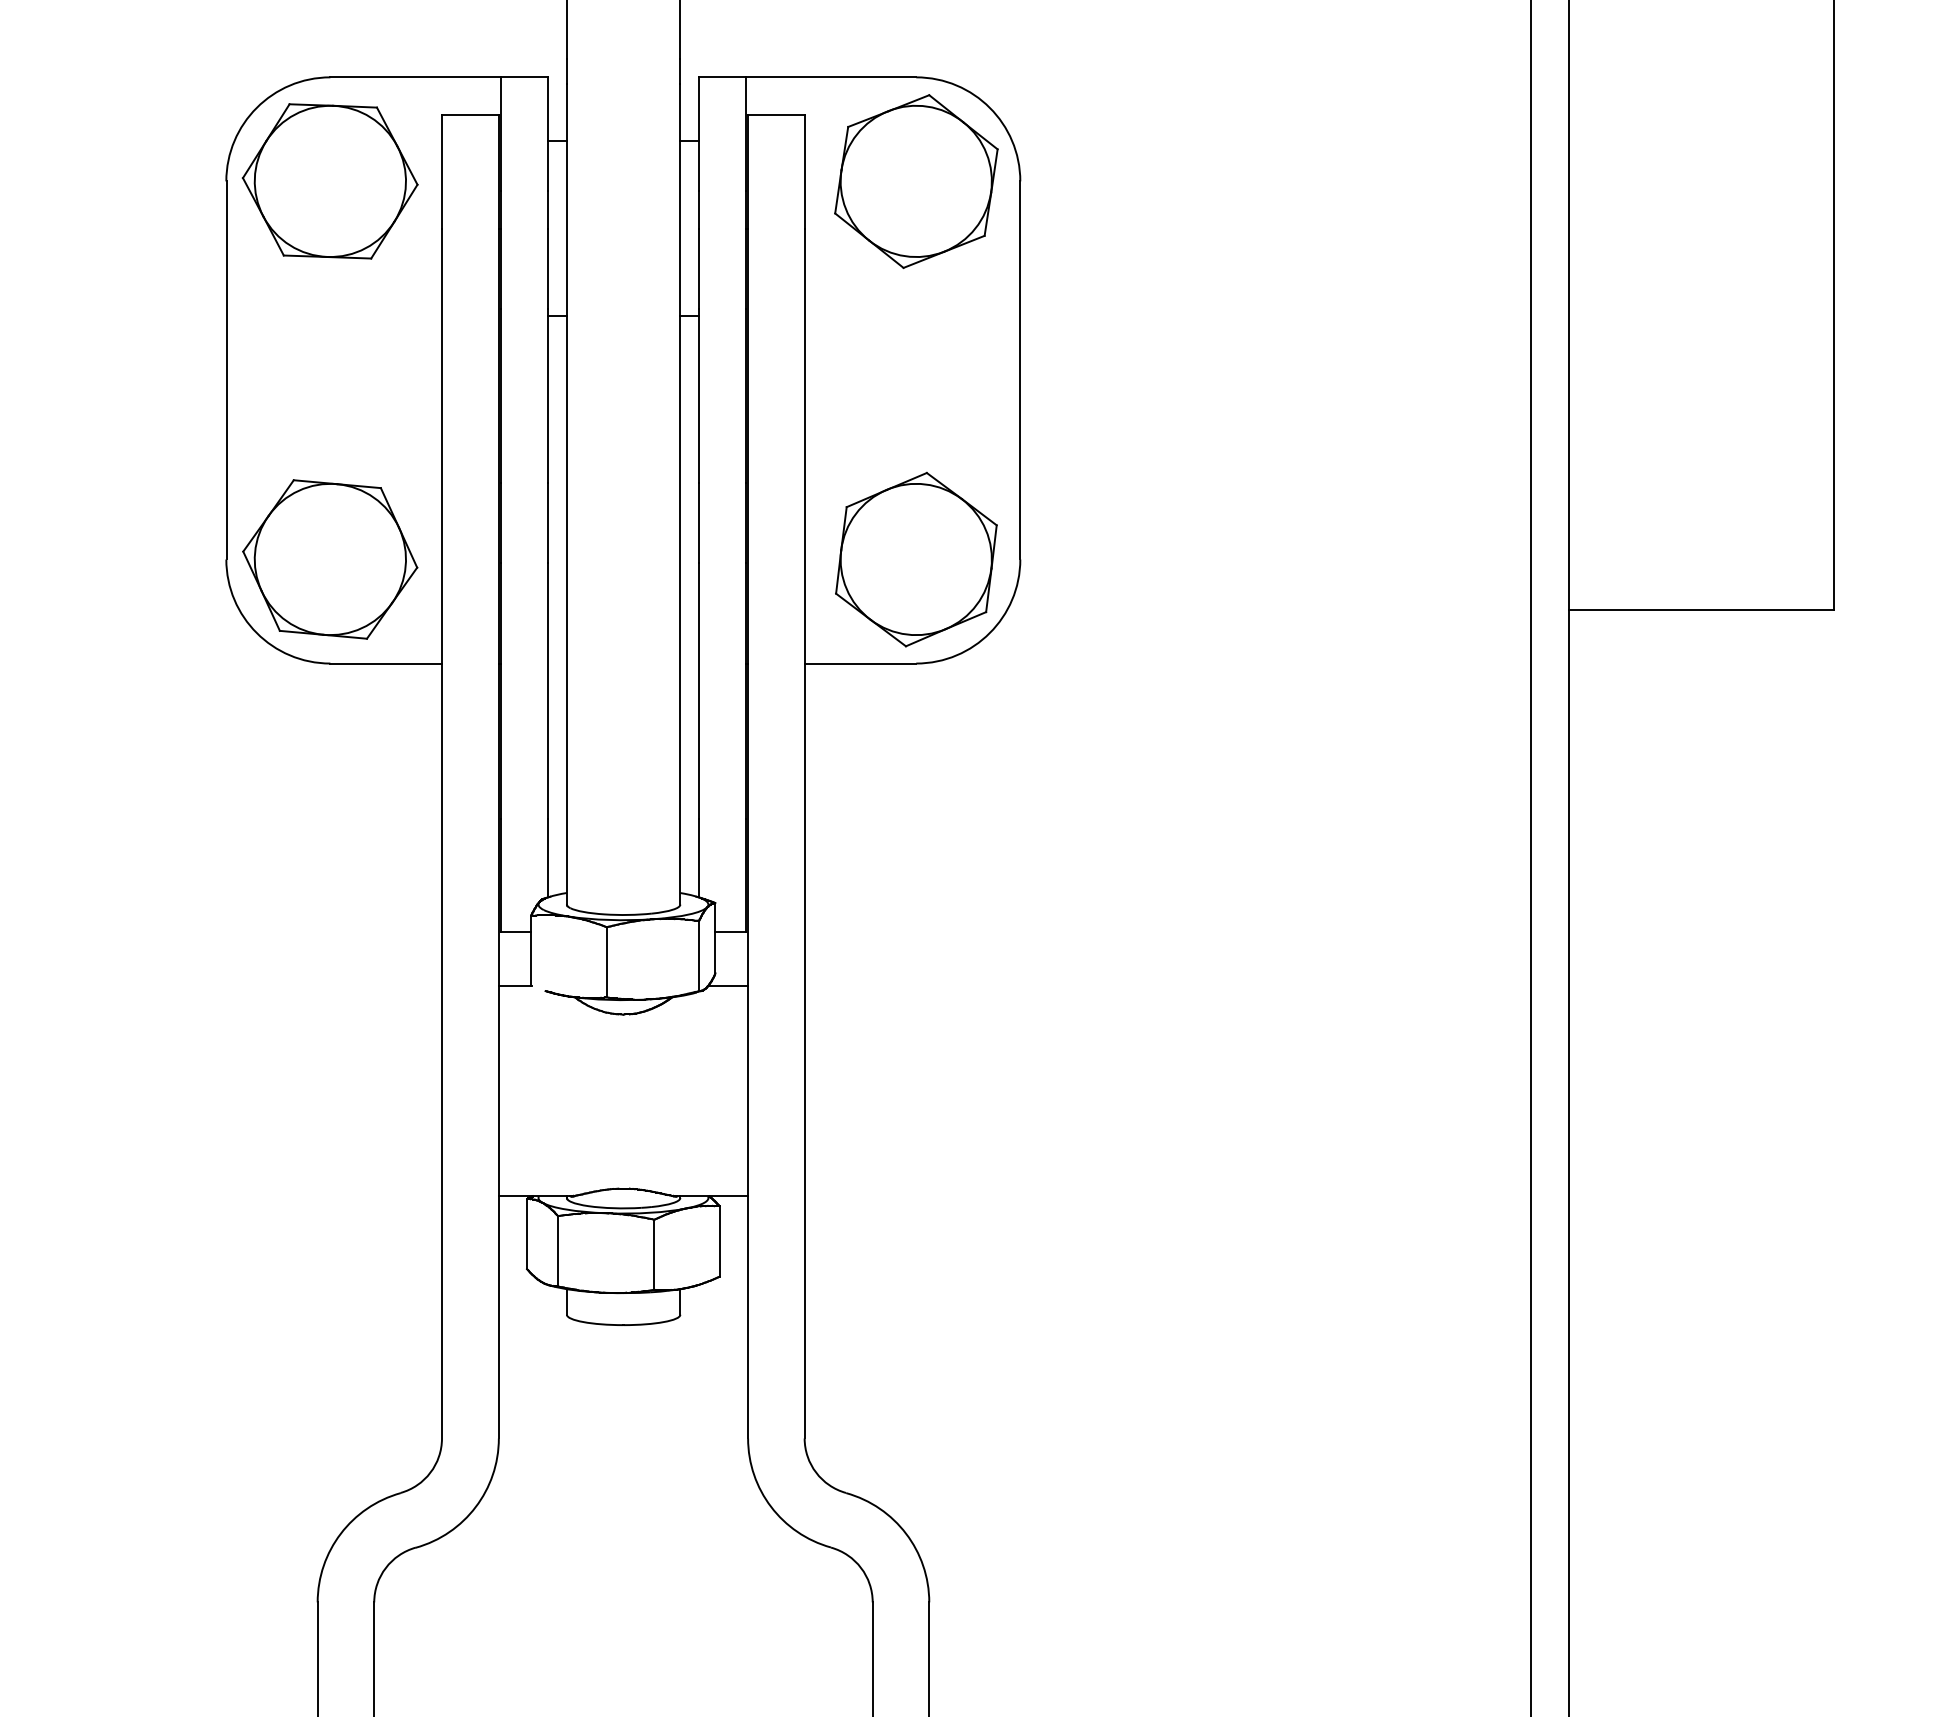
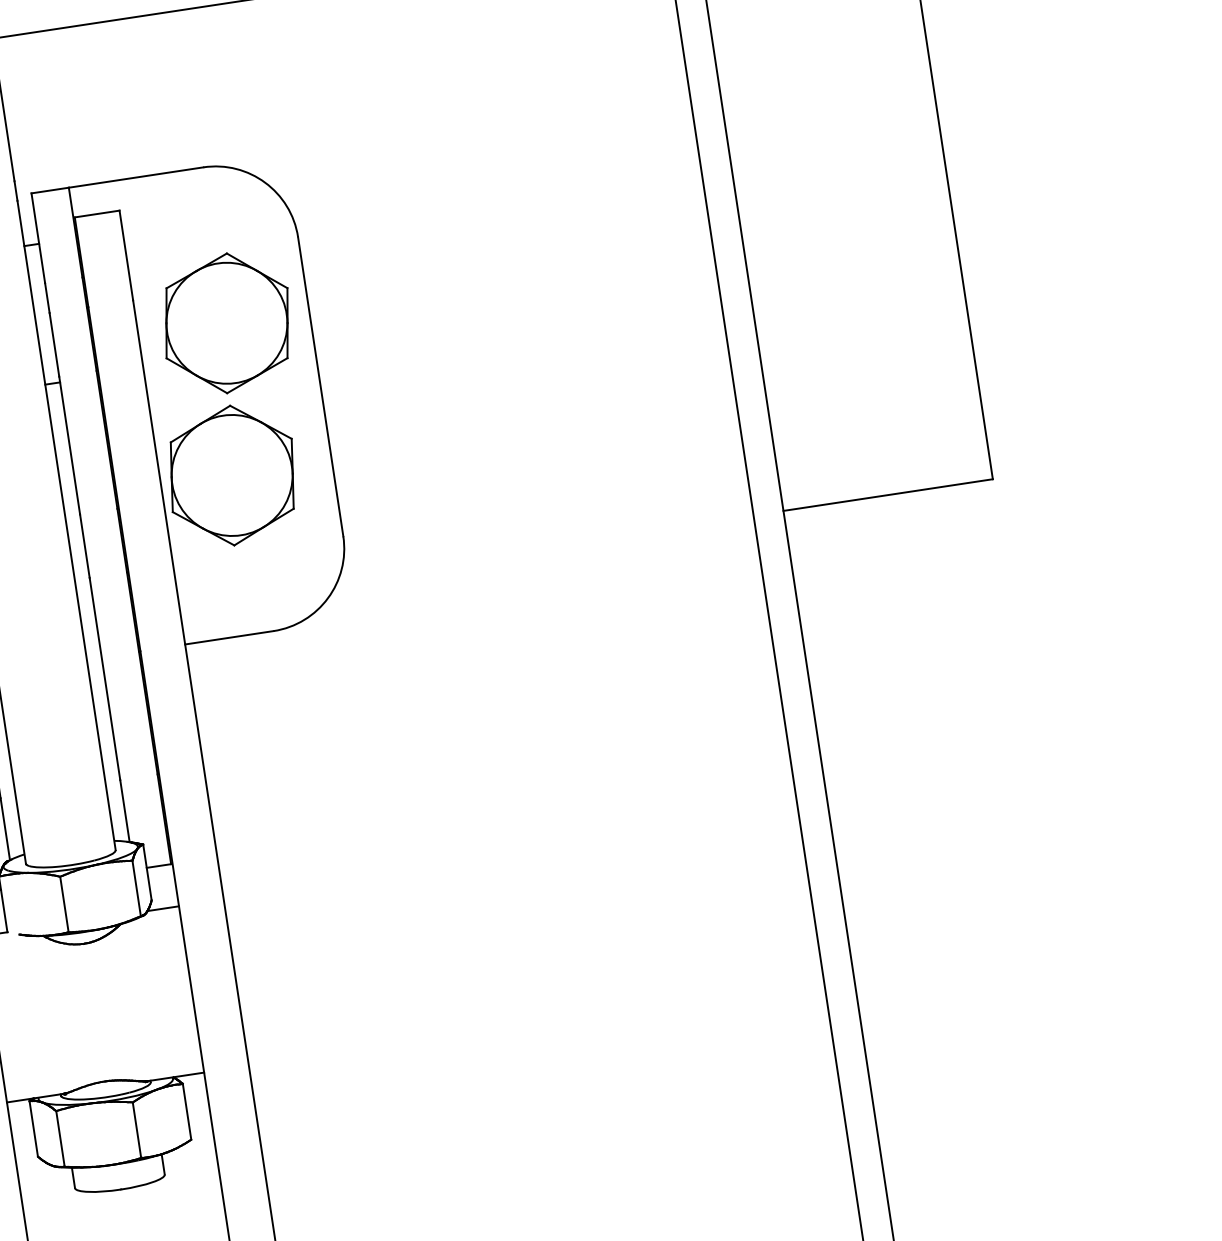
part: (916, 181) -> (227, 323), moved
part: (916, 559) -> (232, 475), moved

